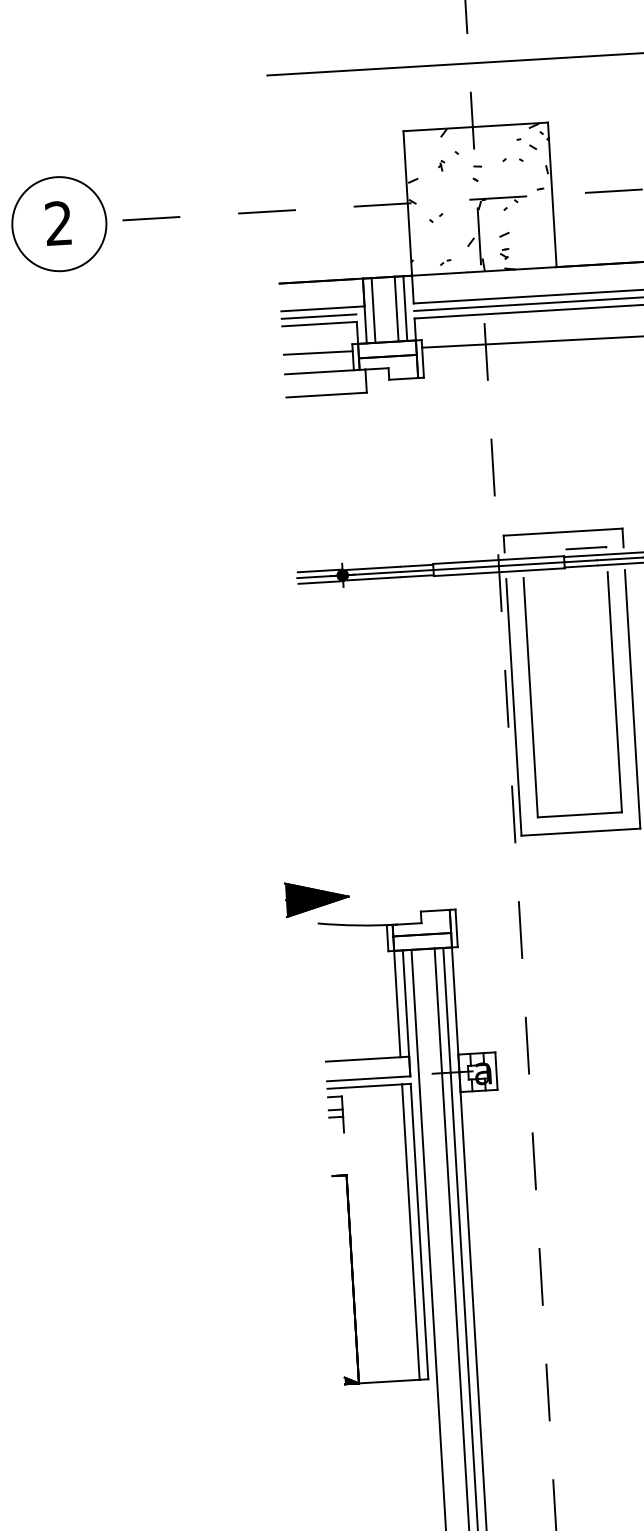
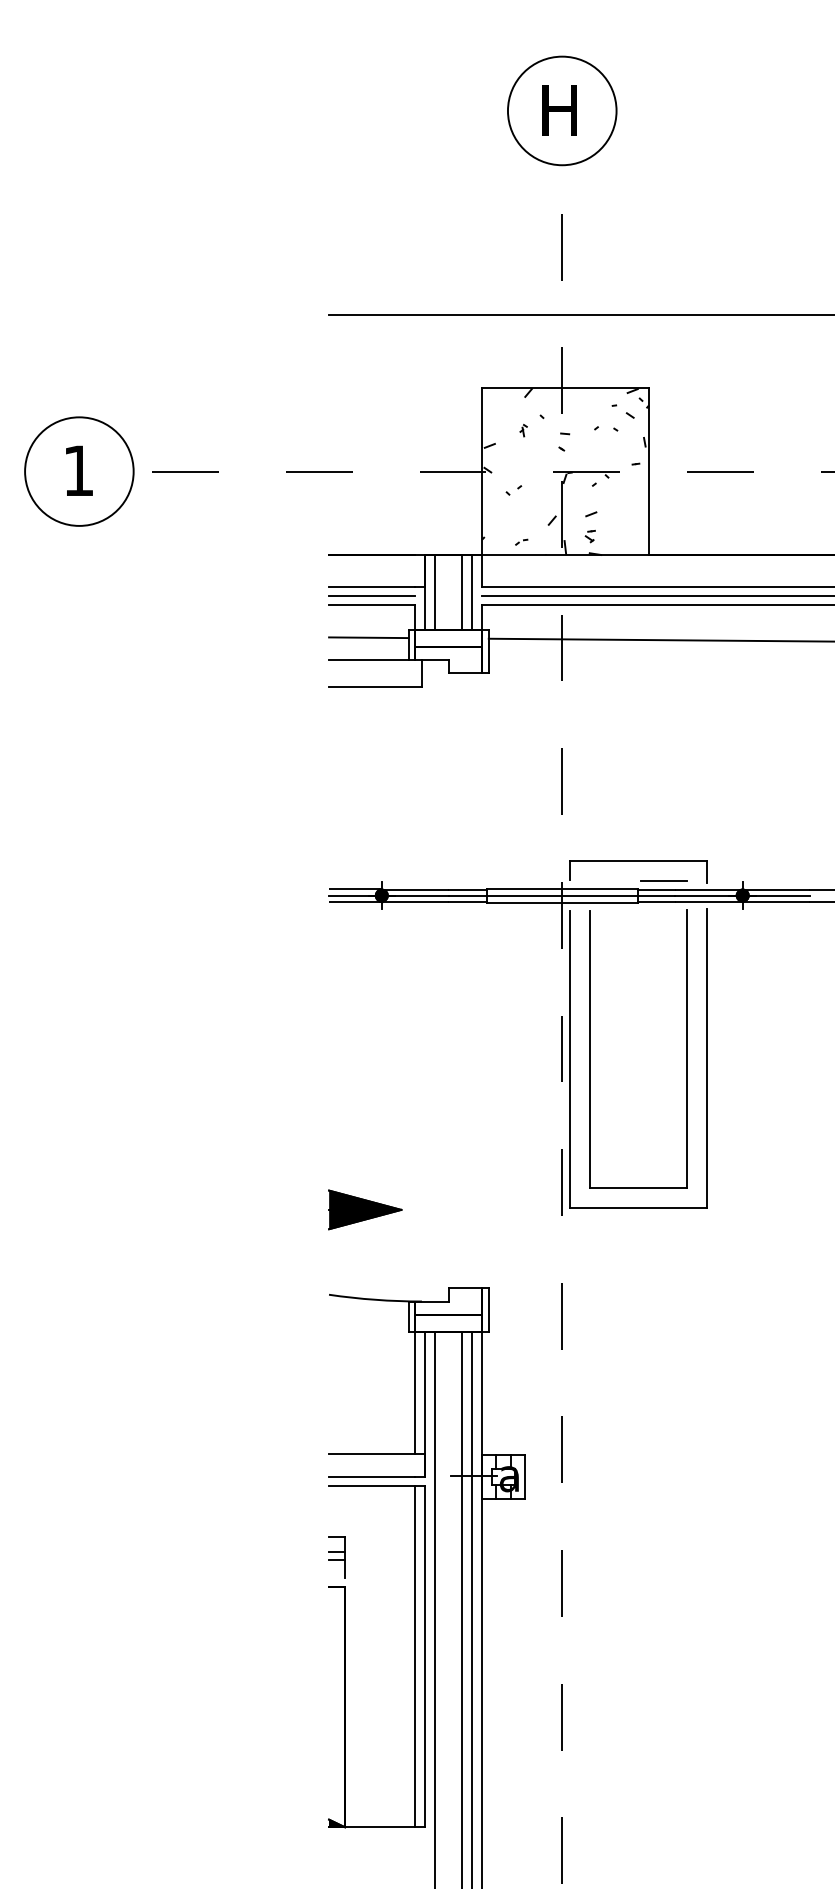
text: (57, 223) -> (77, 470), 2 -> 1
part: (317, 898) -> (365, 1209), moved
part: (335, 1114) -> (336, 1557), moved

